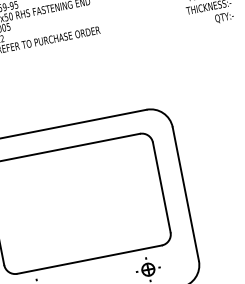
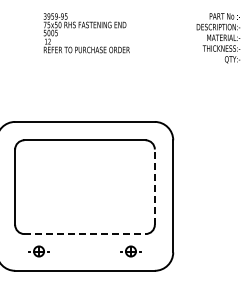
line: (161, 187) -> (154, 187), solid -> dashed
line: (90, 260) -> (85, 234), solid -> dashed

